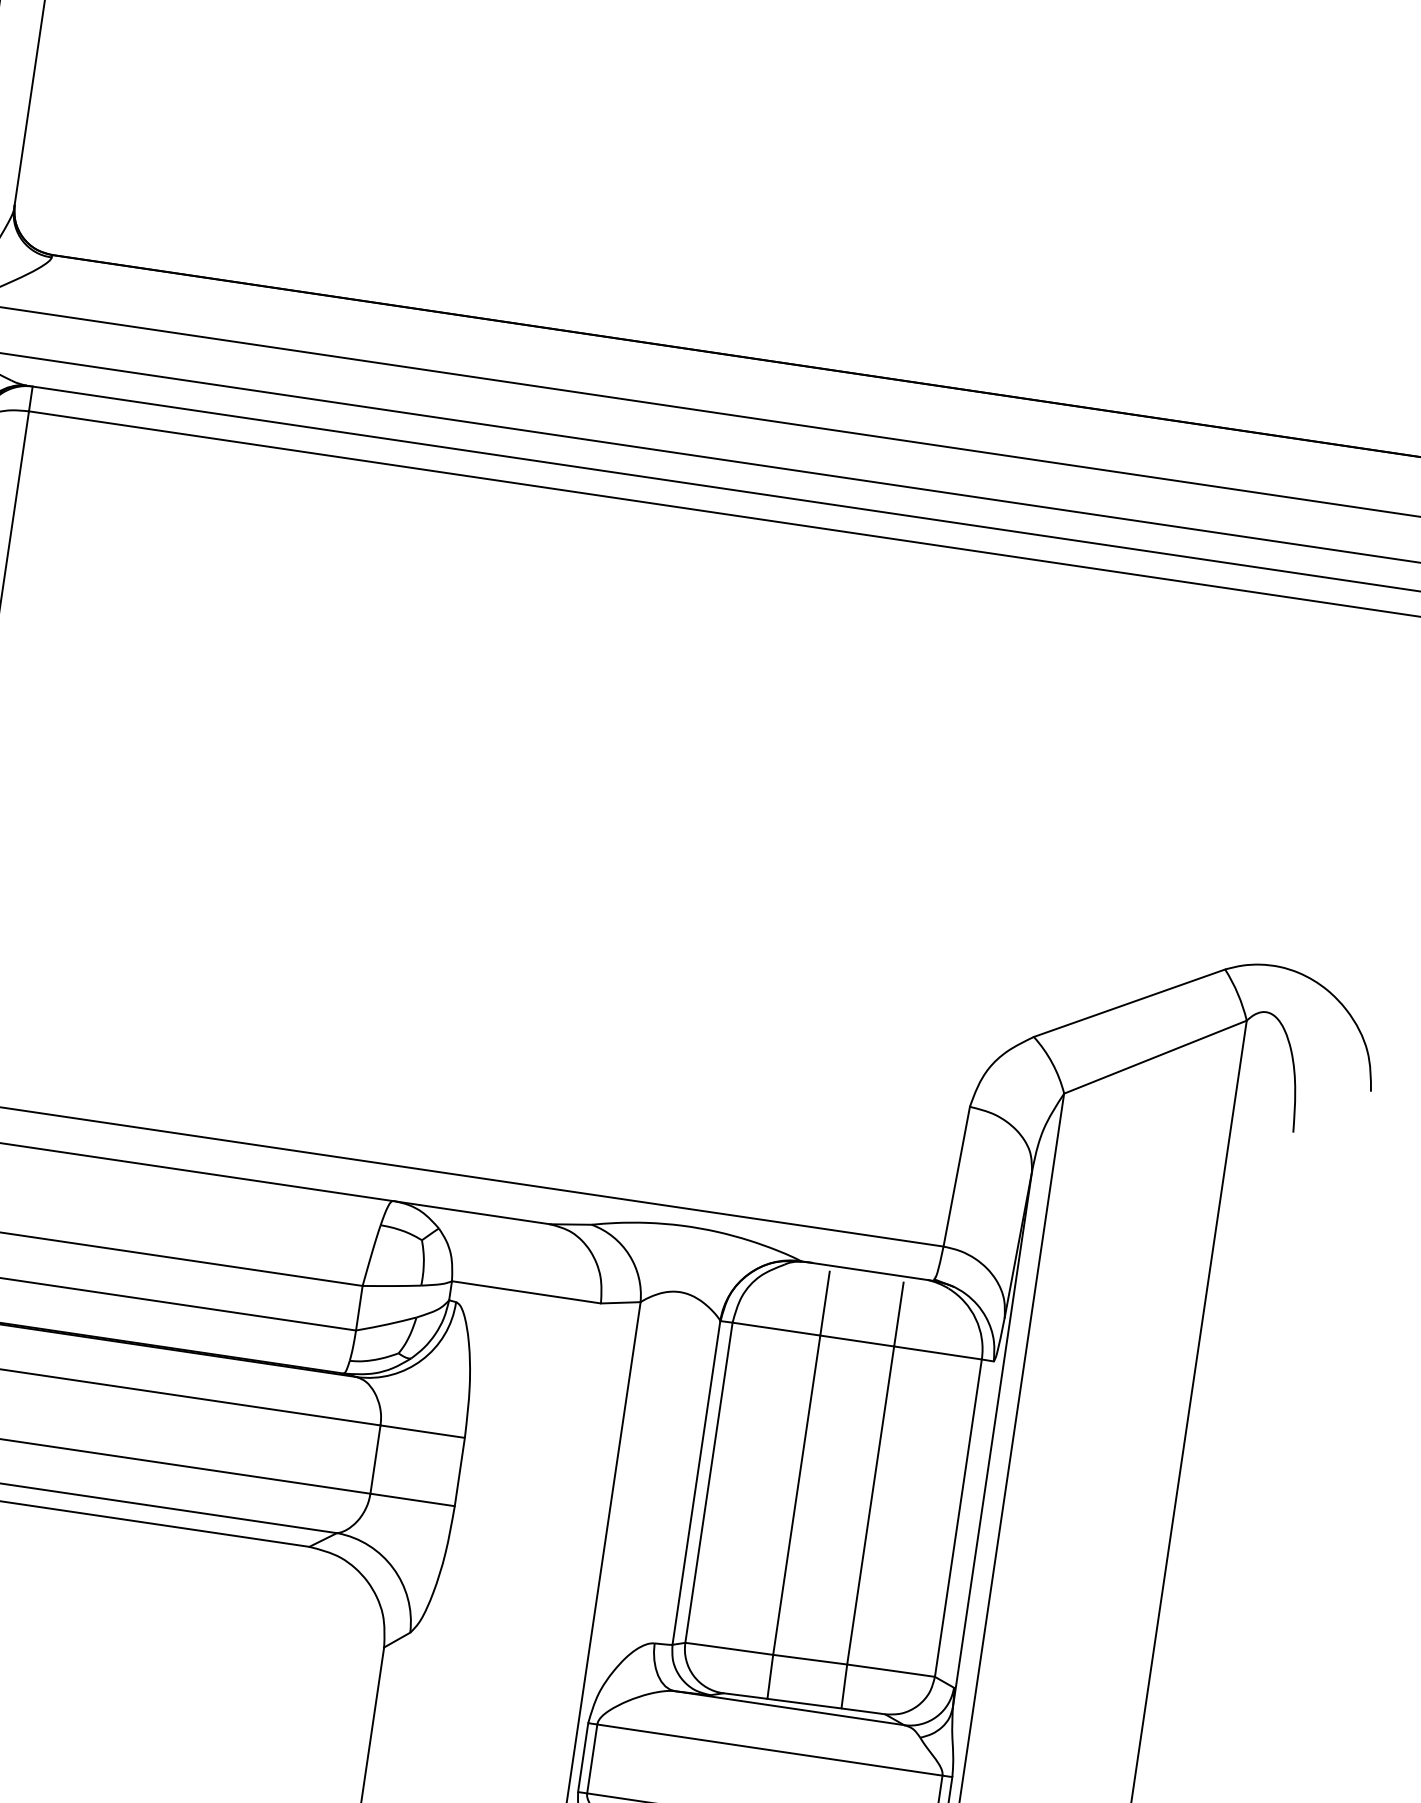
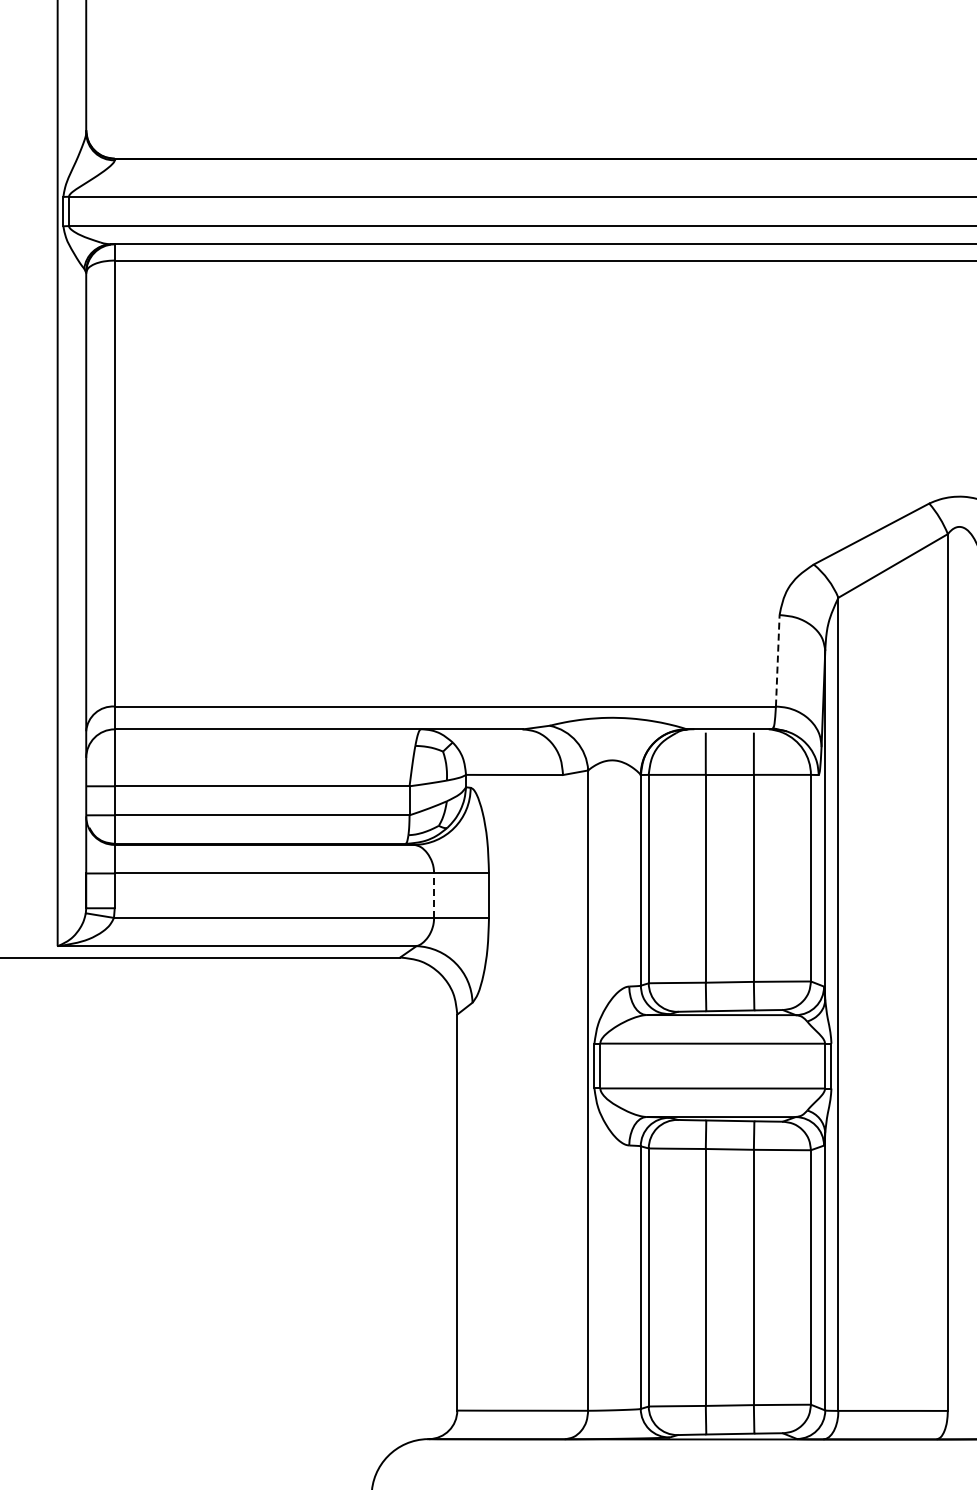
line: (956, 1176) -> (777, 660), solid -> dashed
line: (376, 1459) -> (434, 895), solid -> dashed

